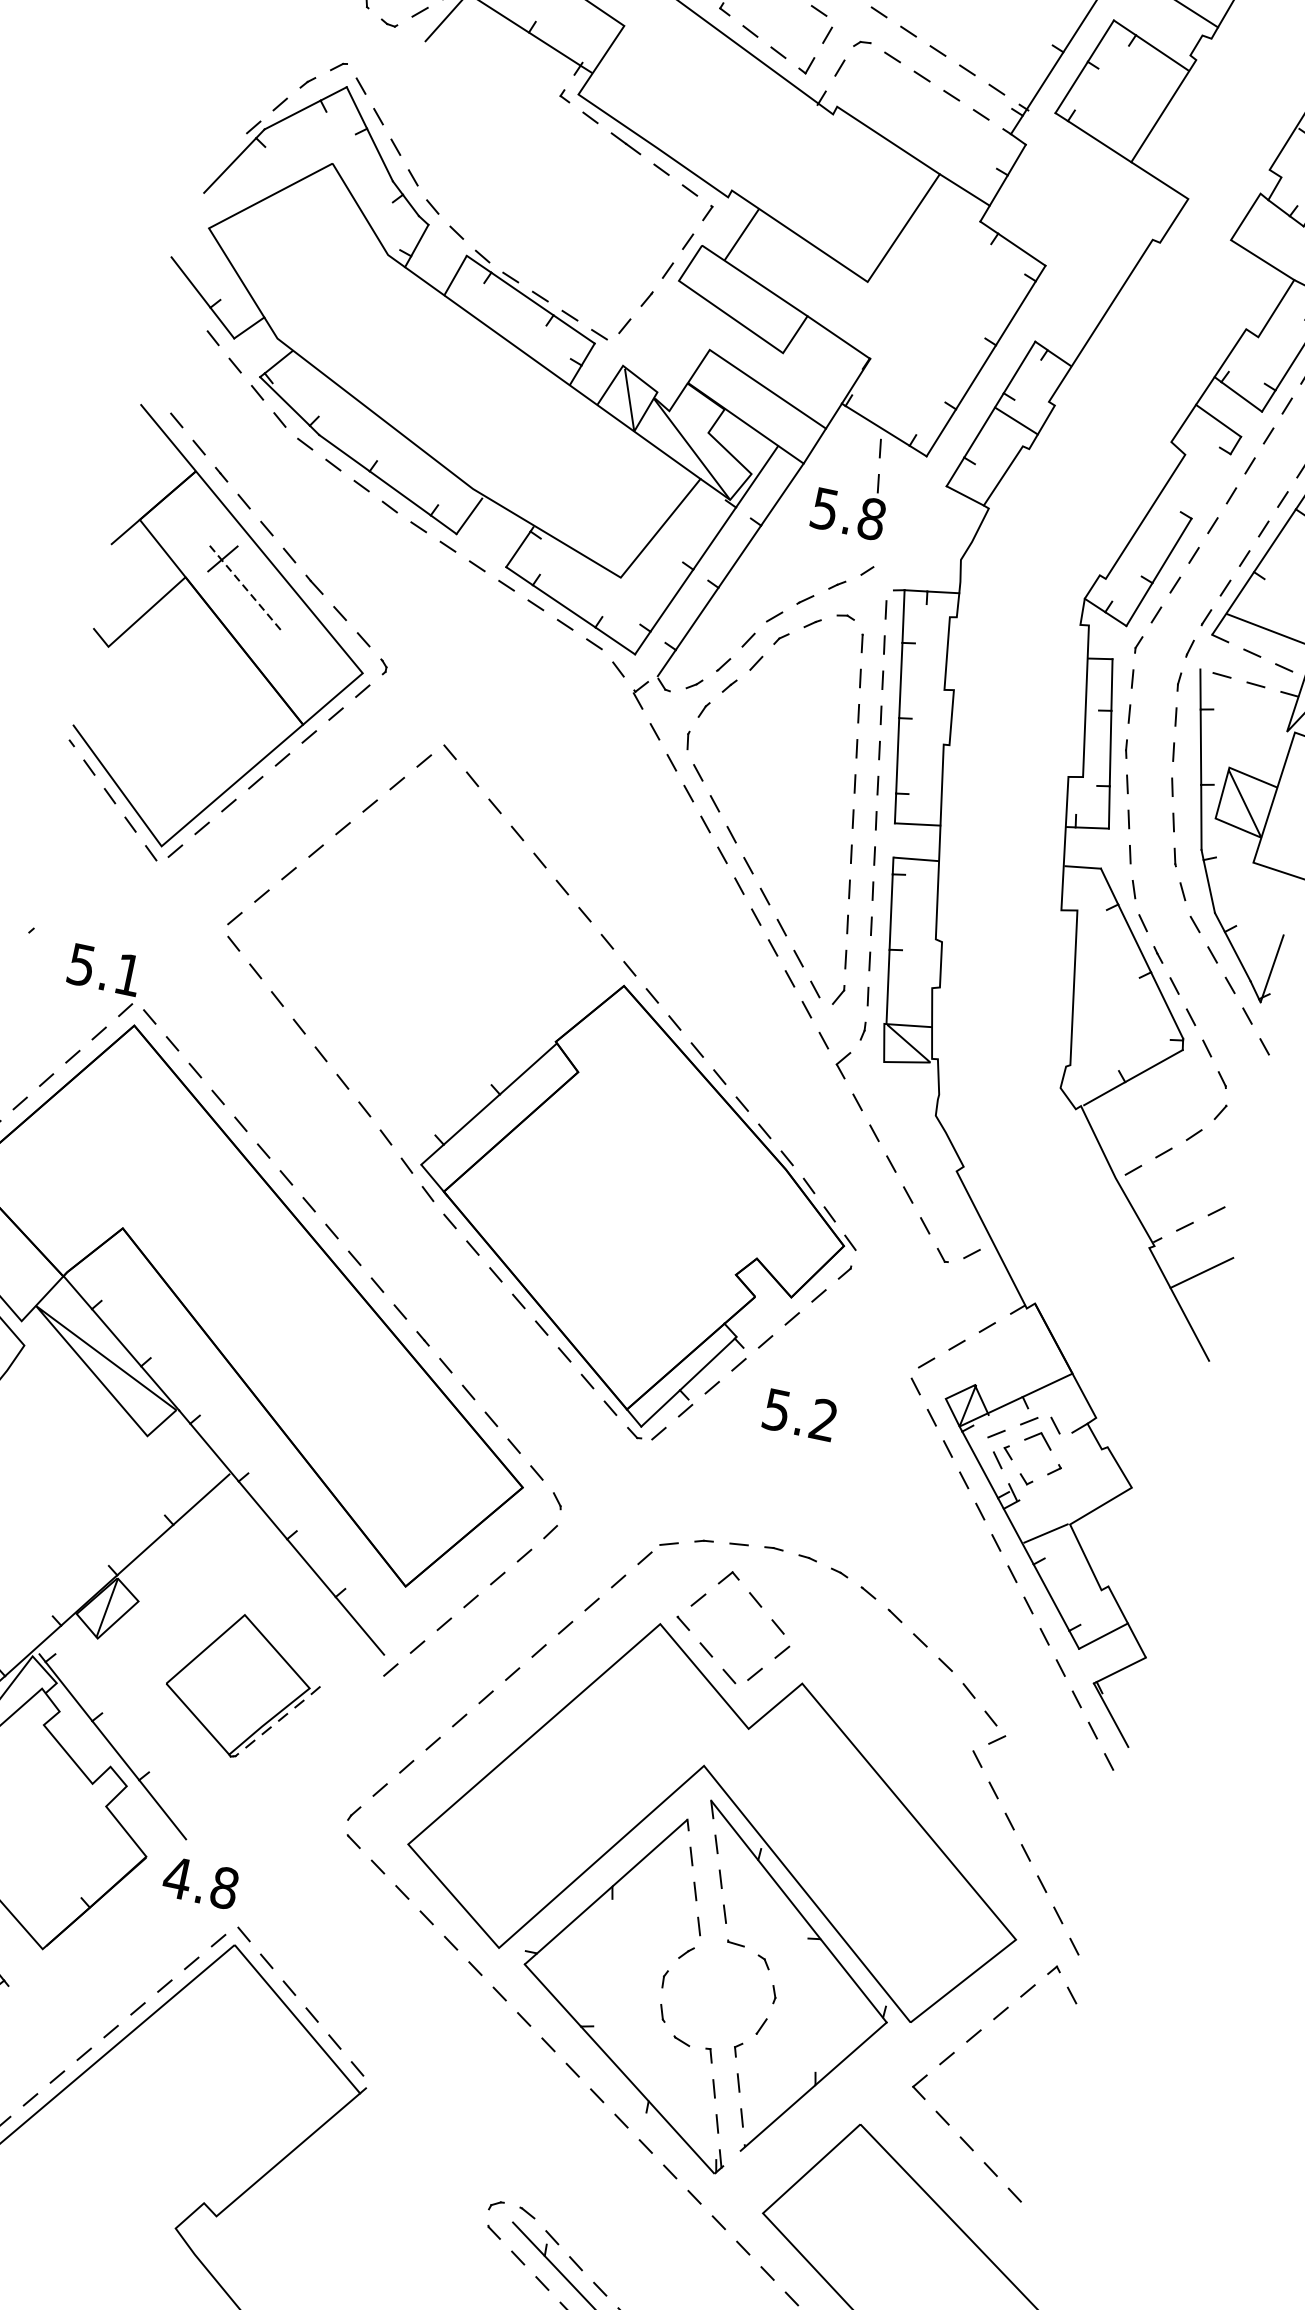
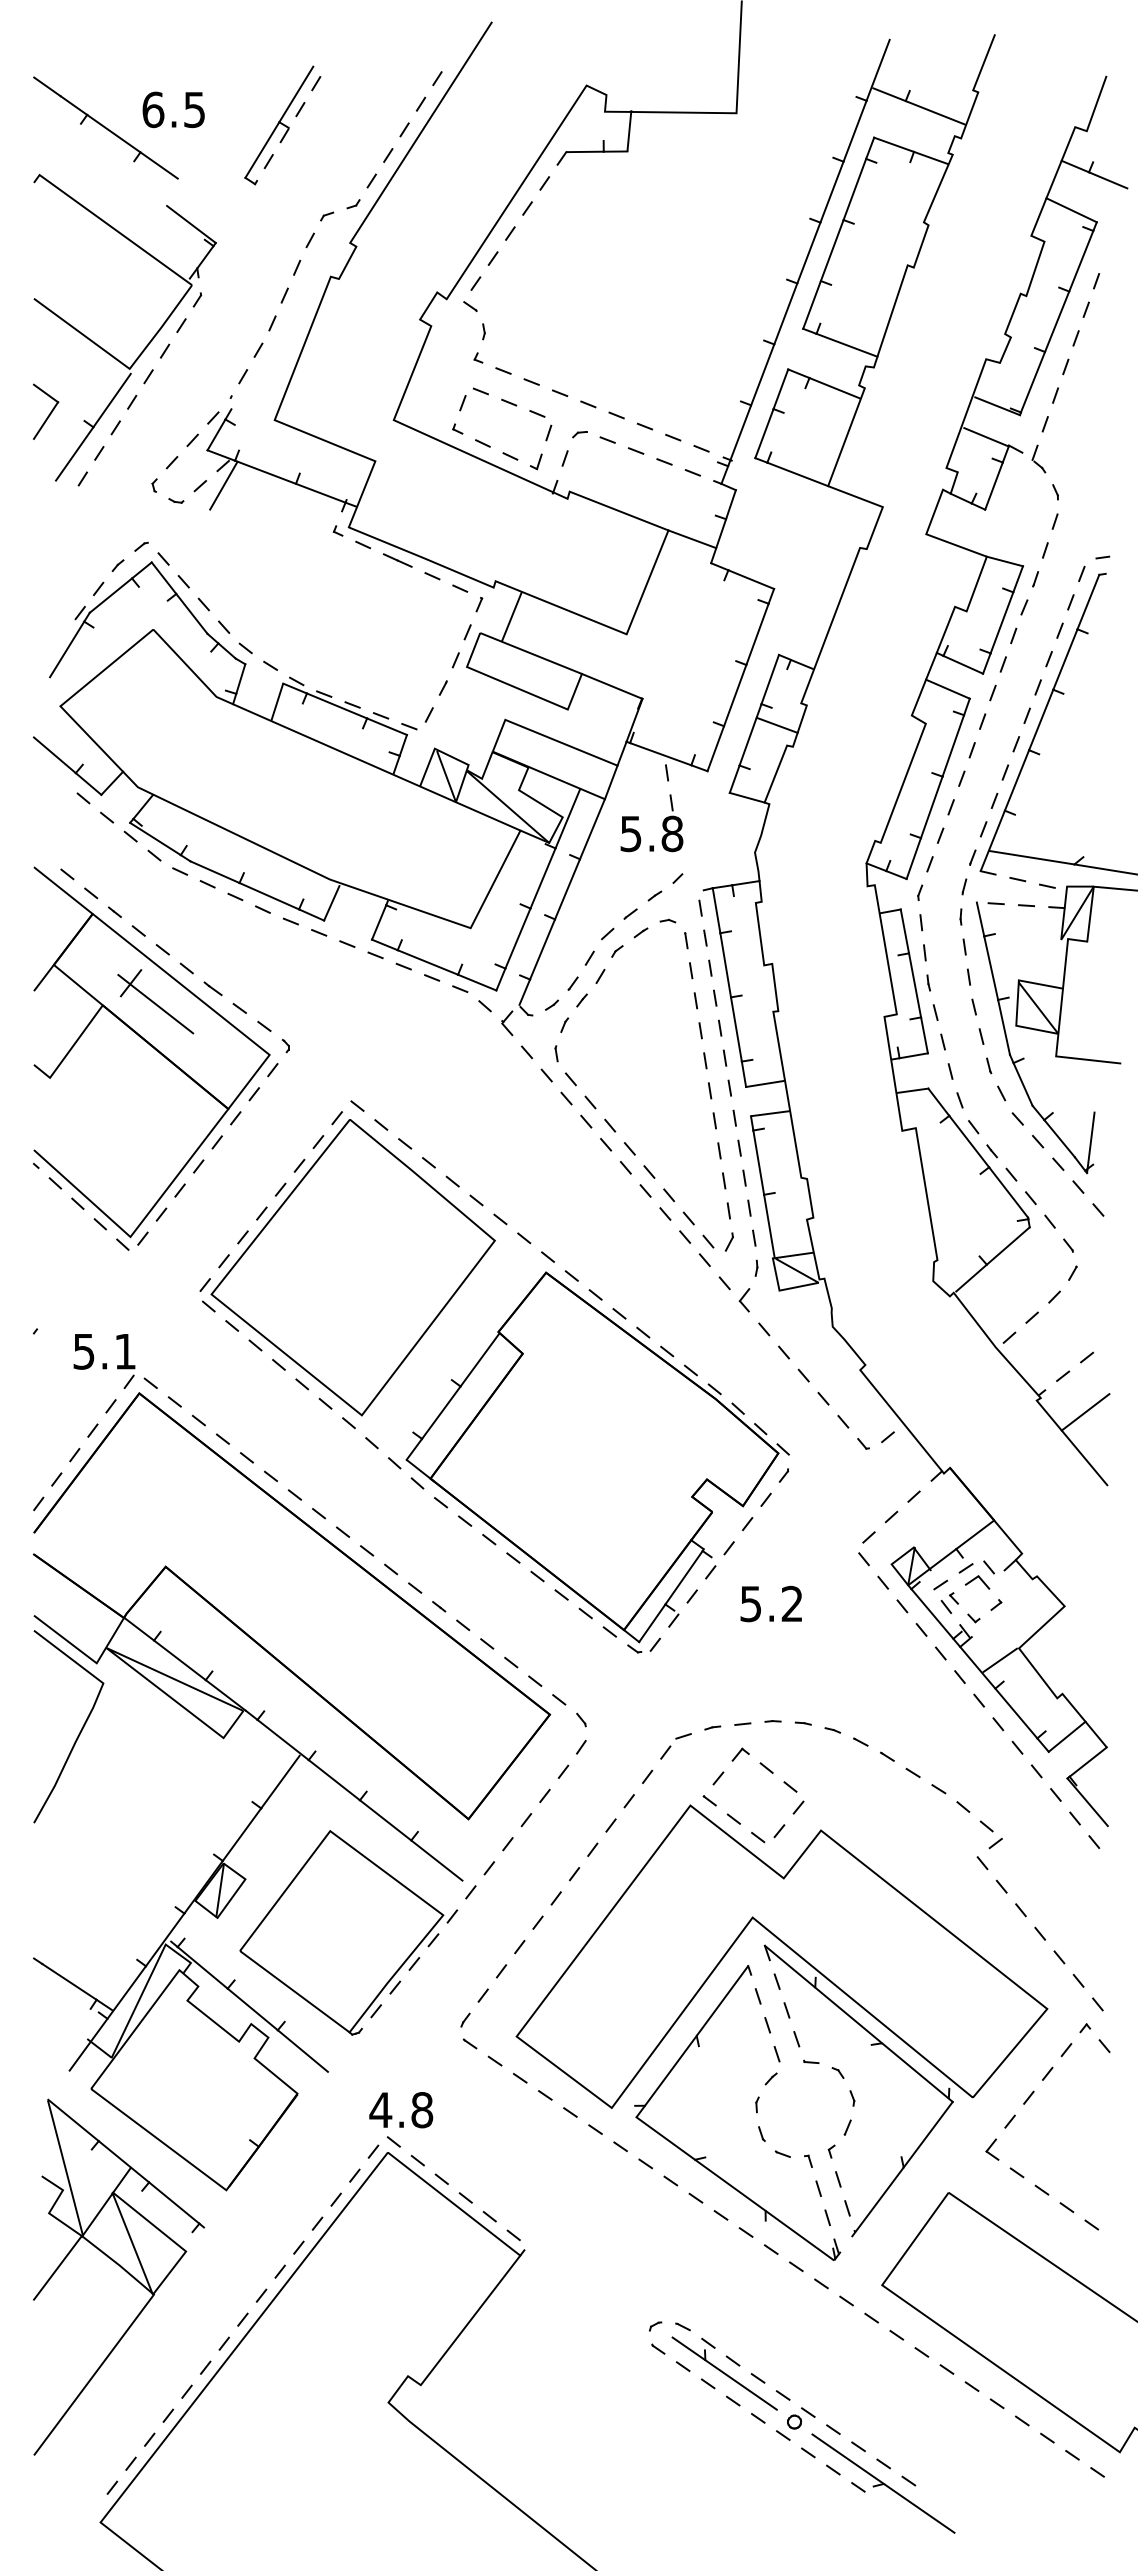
line: (1211, 485) -> (953, 745), added
line: (245, 587) -> (155, 1003), dashed -> solid
part: (405, 933) -> (352, 1267), added
part: (242, 1686) -> (348, 1932), size x1.67
text: (201, 1883) -> (401, 2110), moved

